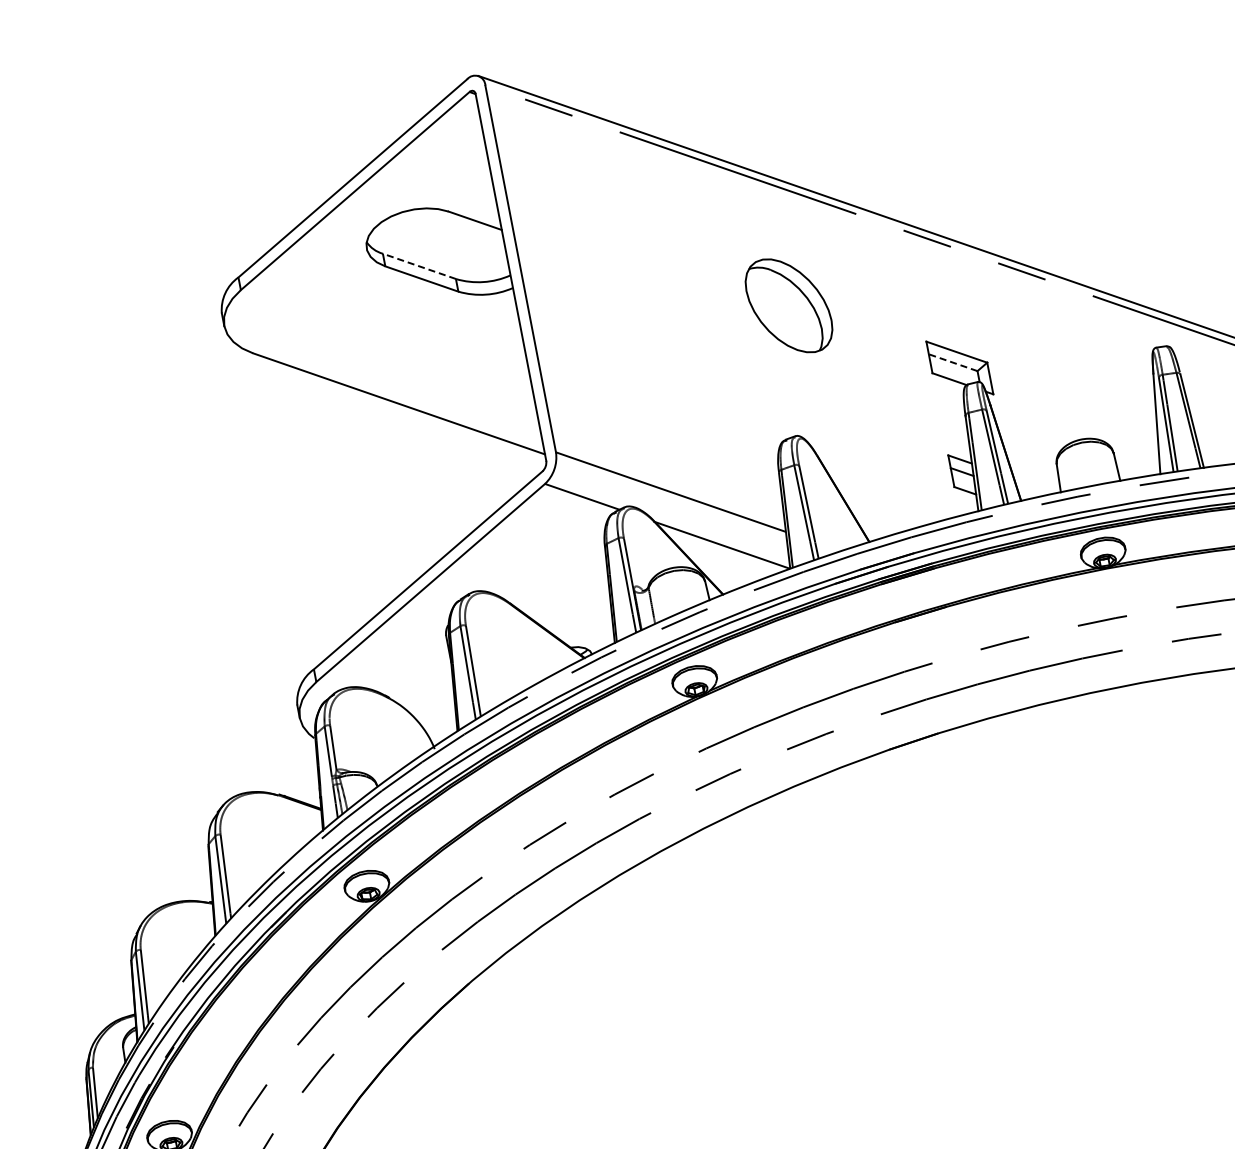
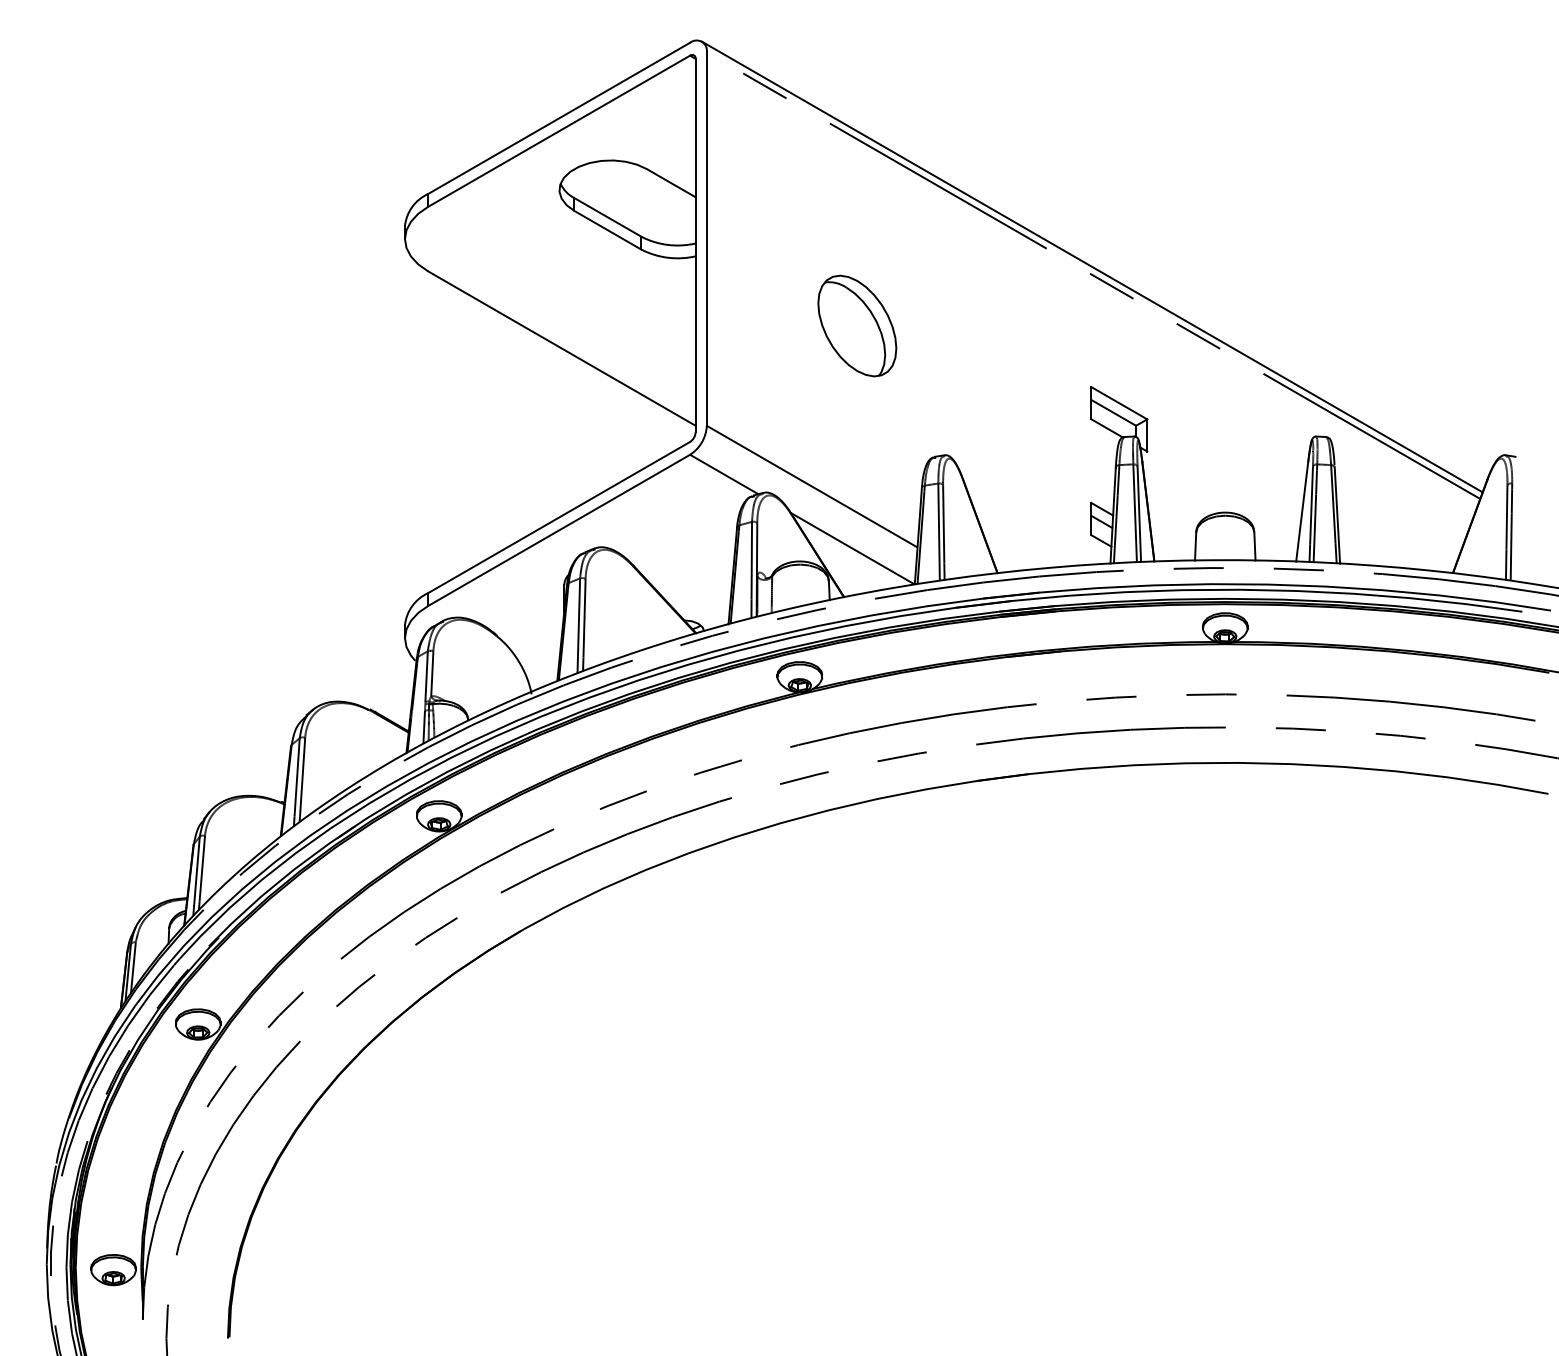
line: (419, 266) -> (607, 217), dashed -> solid
part: (789, 305) -> (857, 325), moved
line: (952, 362) -> (1113, 412), dashed -> solid

